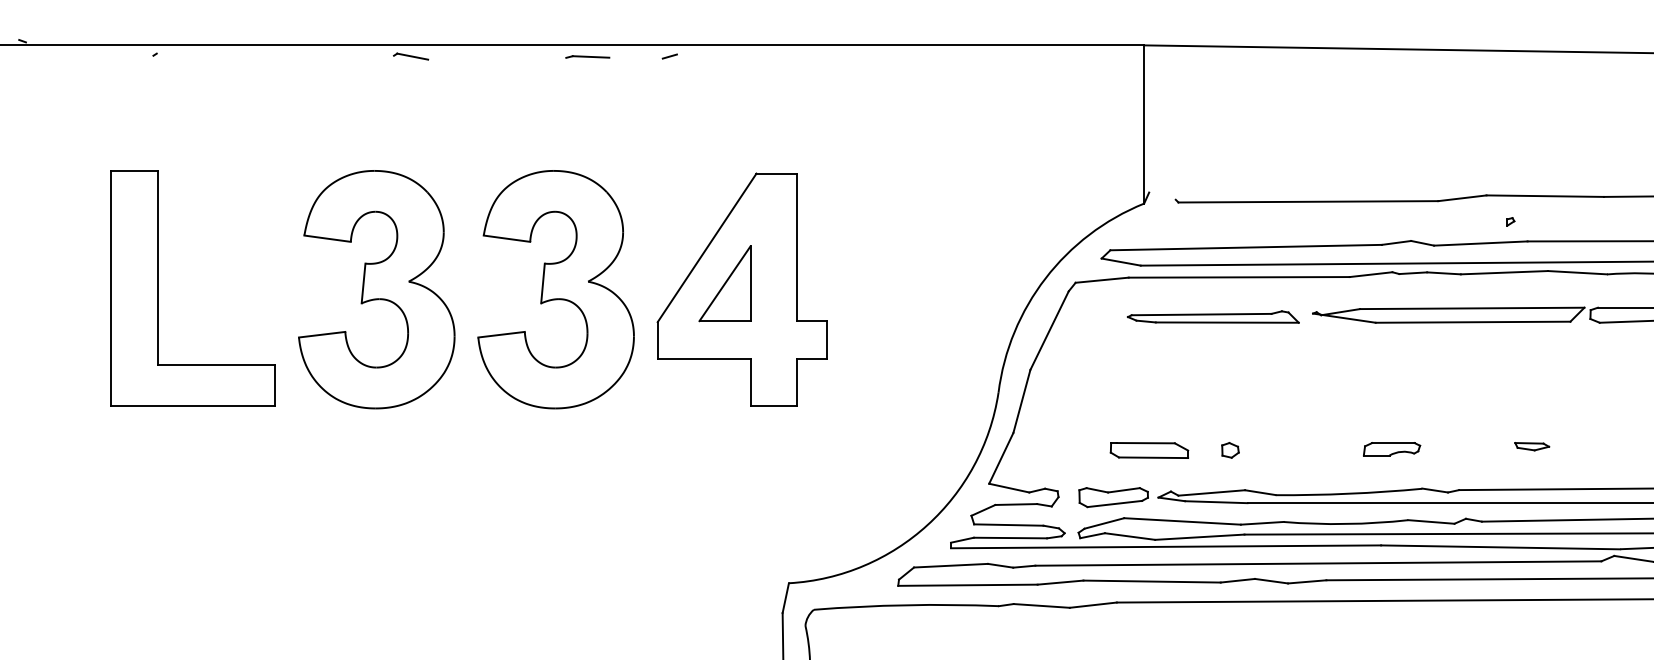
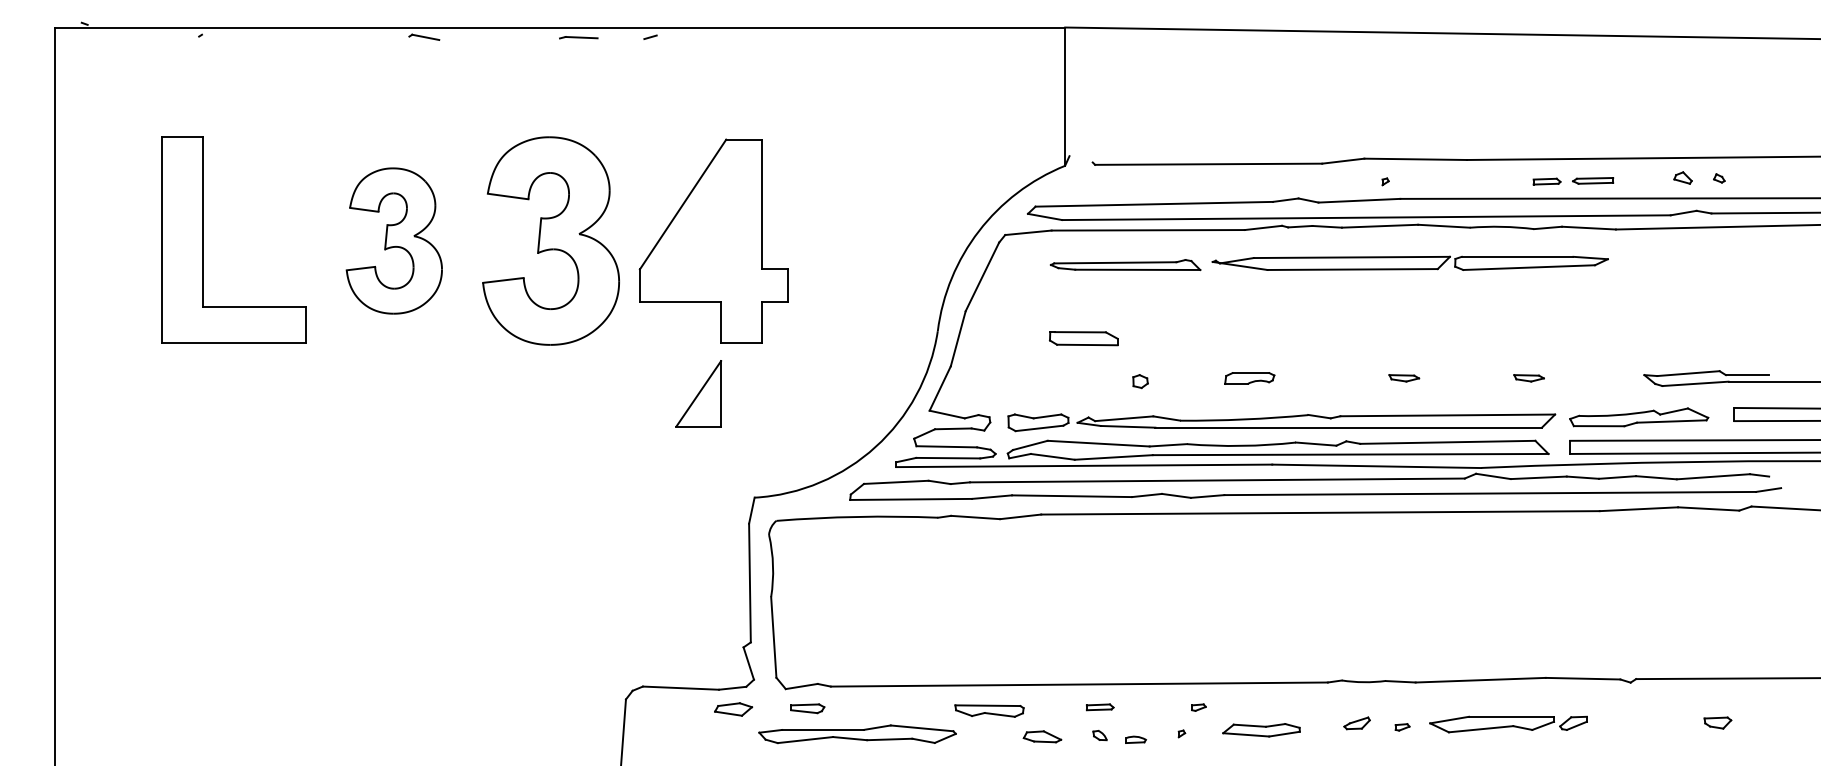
part: (724, 283) -> (698, 393), moved
part: (376, 289) -> (394, 240), size x0.7
part: (1391, 449) -> (1249, 378), moved
part: (1149, 450) -> (1083, 338), moved

